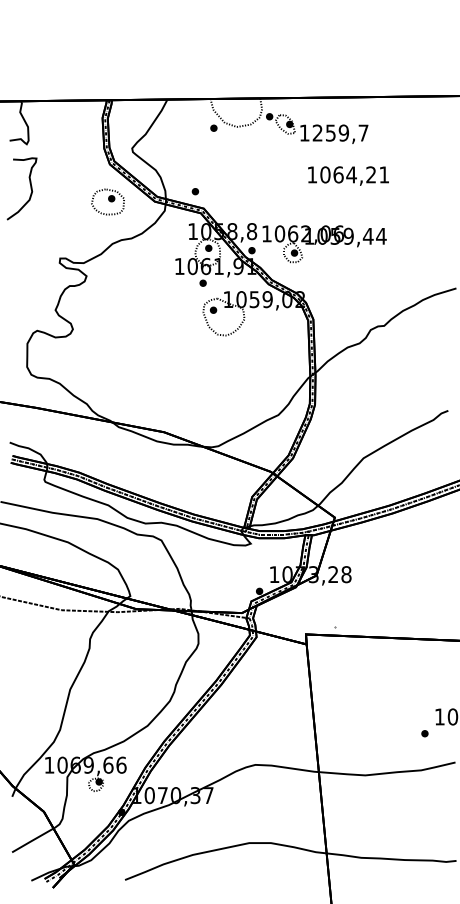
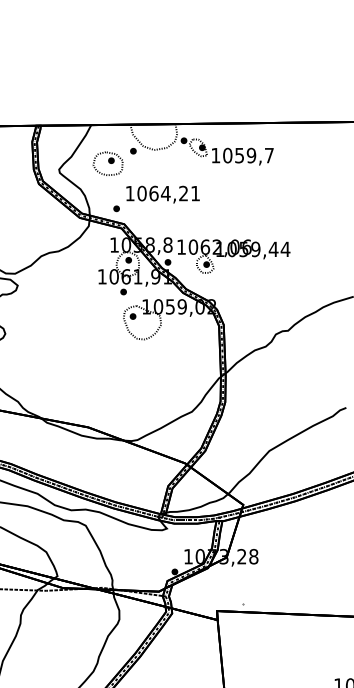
text: (317, 132) -> (227, 155), 1259,7 -> 1059,7
text: (348, 175) -> (163, 194), moved
part: (107, 201) -> (107, 163), moved

